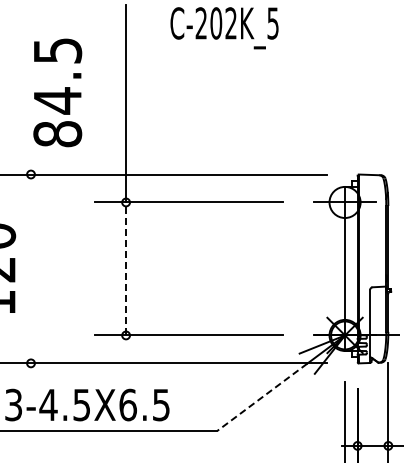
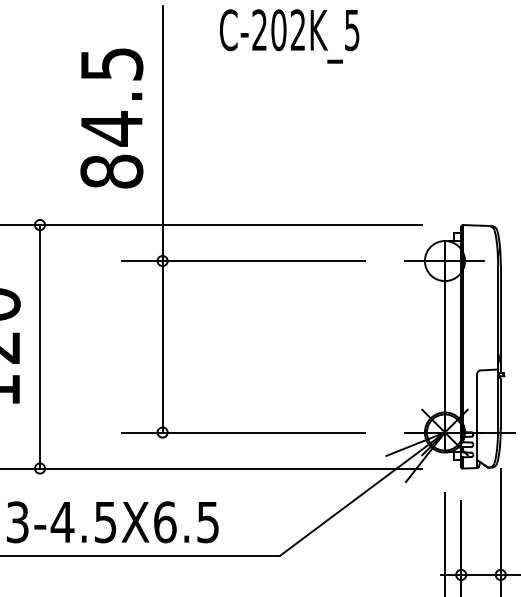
text: (57, 92) -> (111, 117), moved
line: (31, 268) -> (40, 346), added
line: (126, 268) -> (163, 346), dashed -> solid
line: (261, 397) -> (337, 512), dashed -> solid

